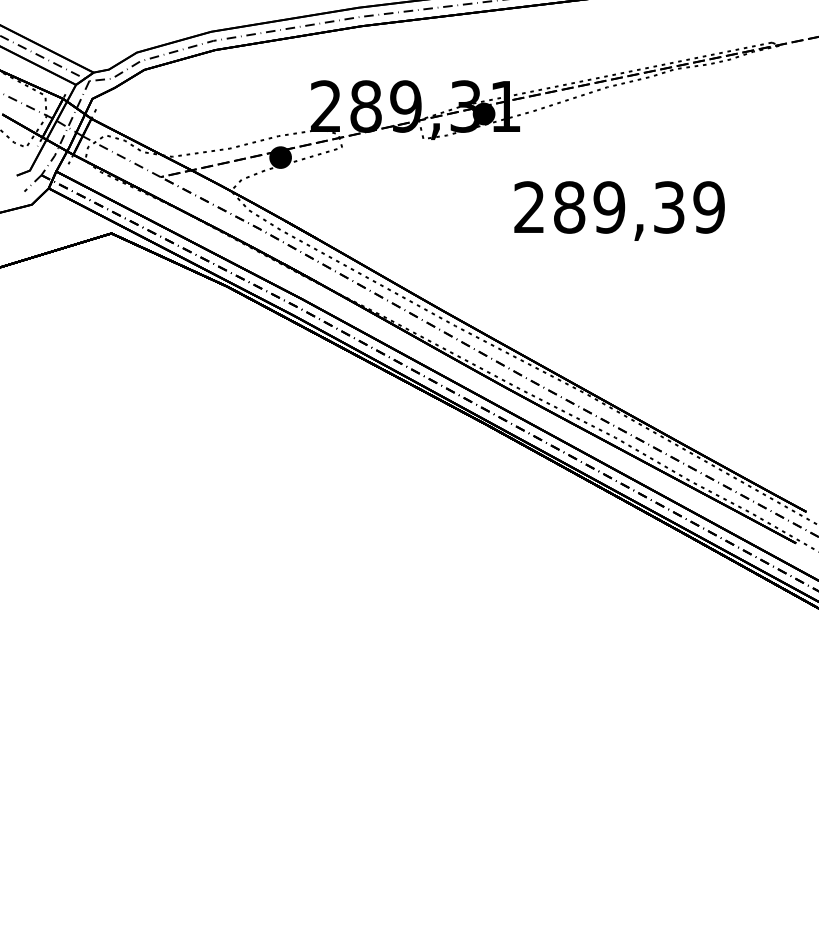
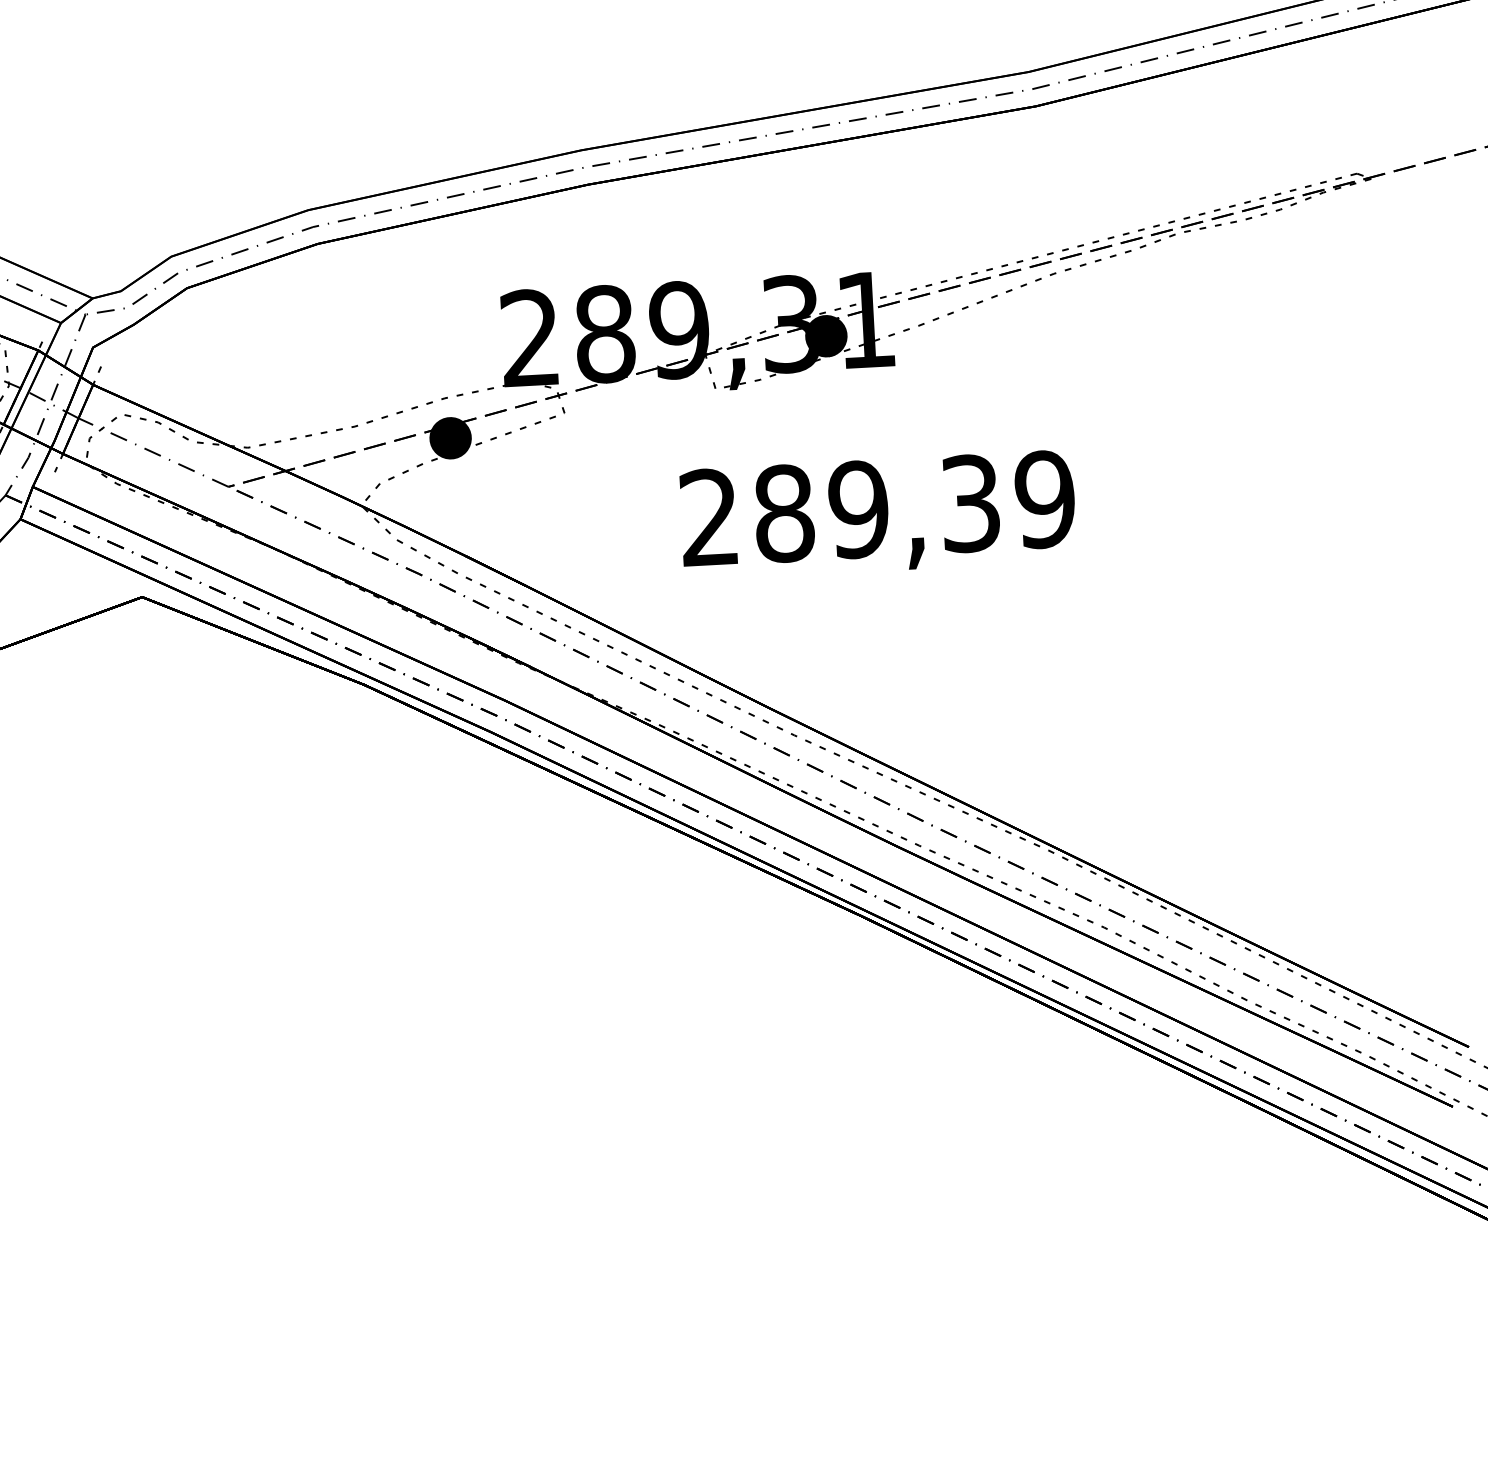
text: (619, 210) -> (877, 514), moved

